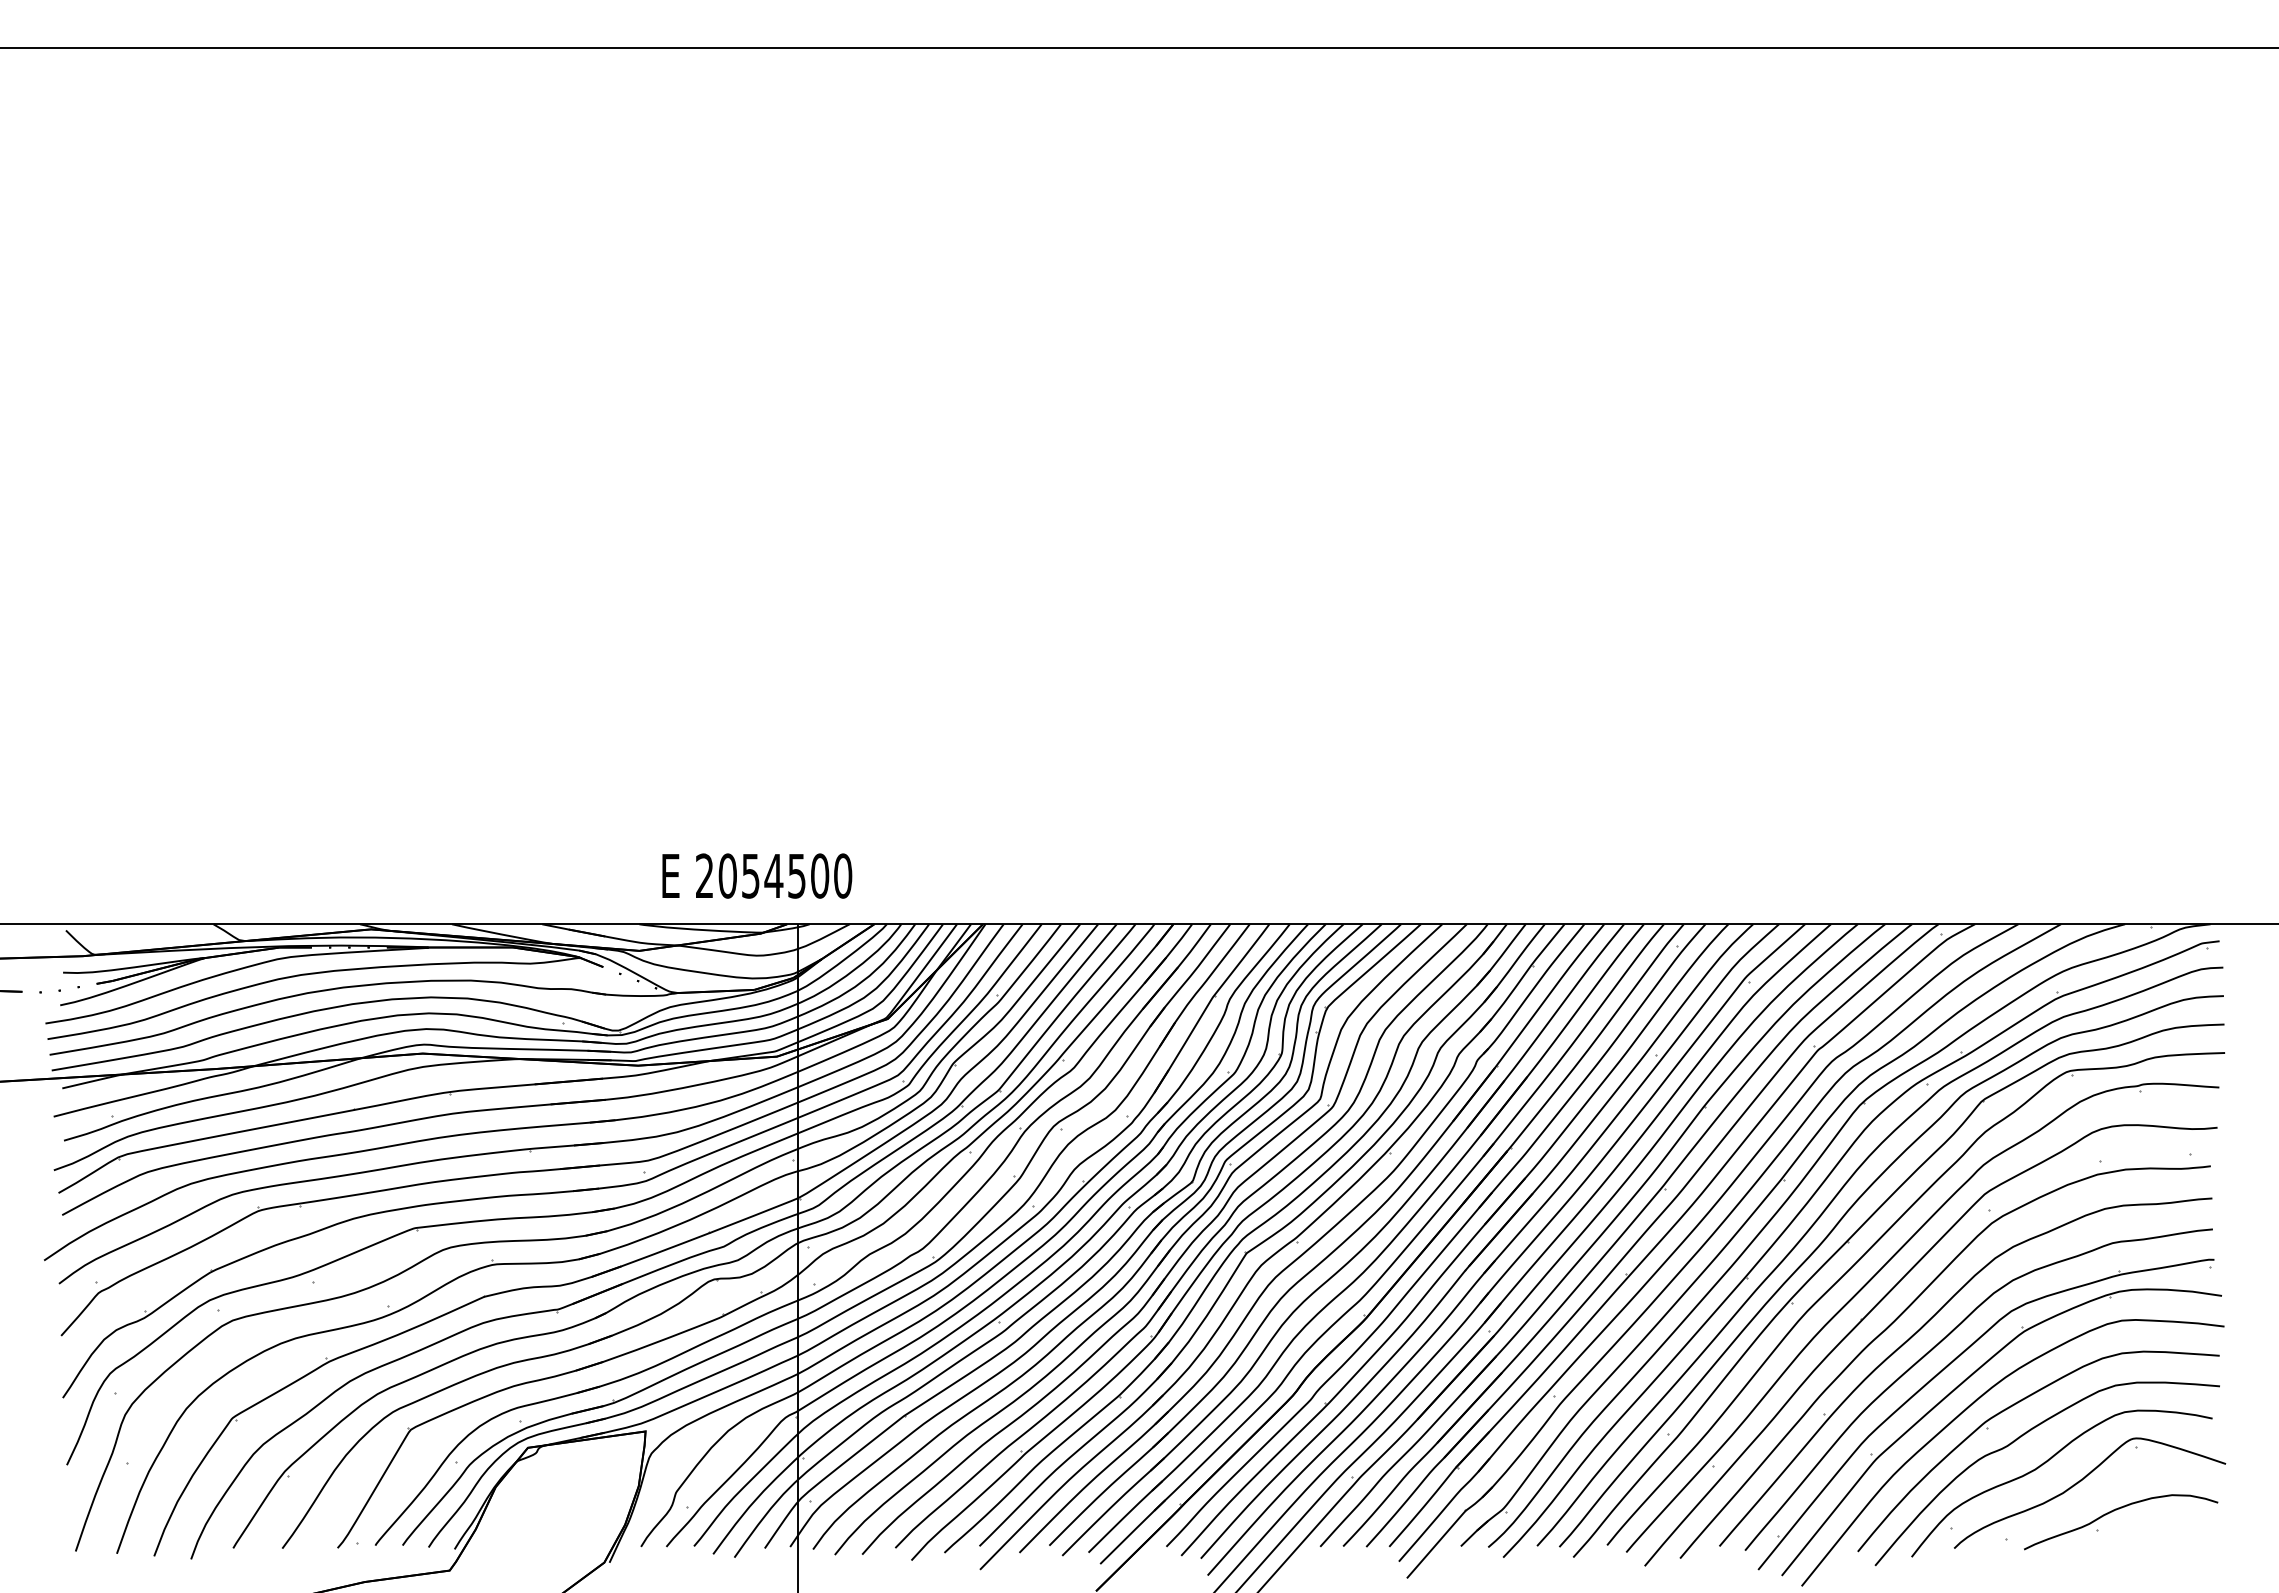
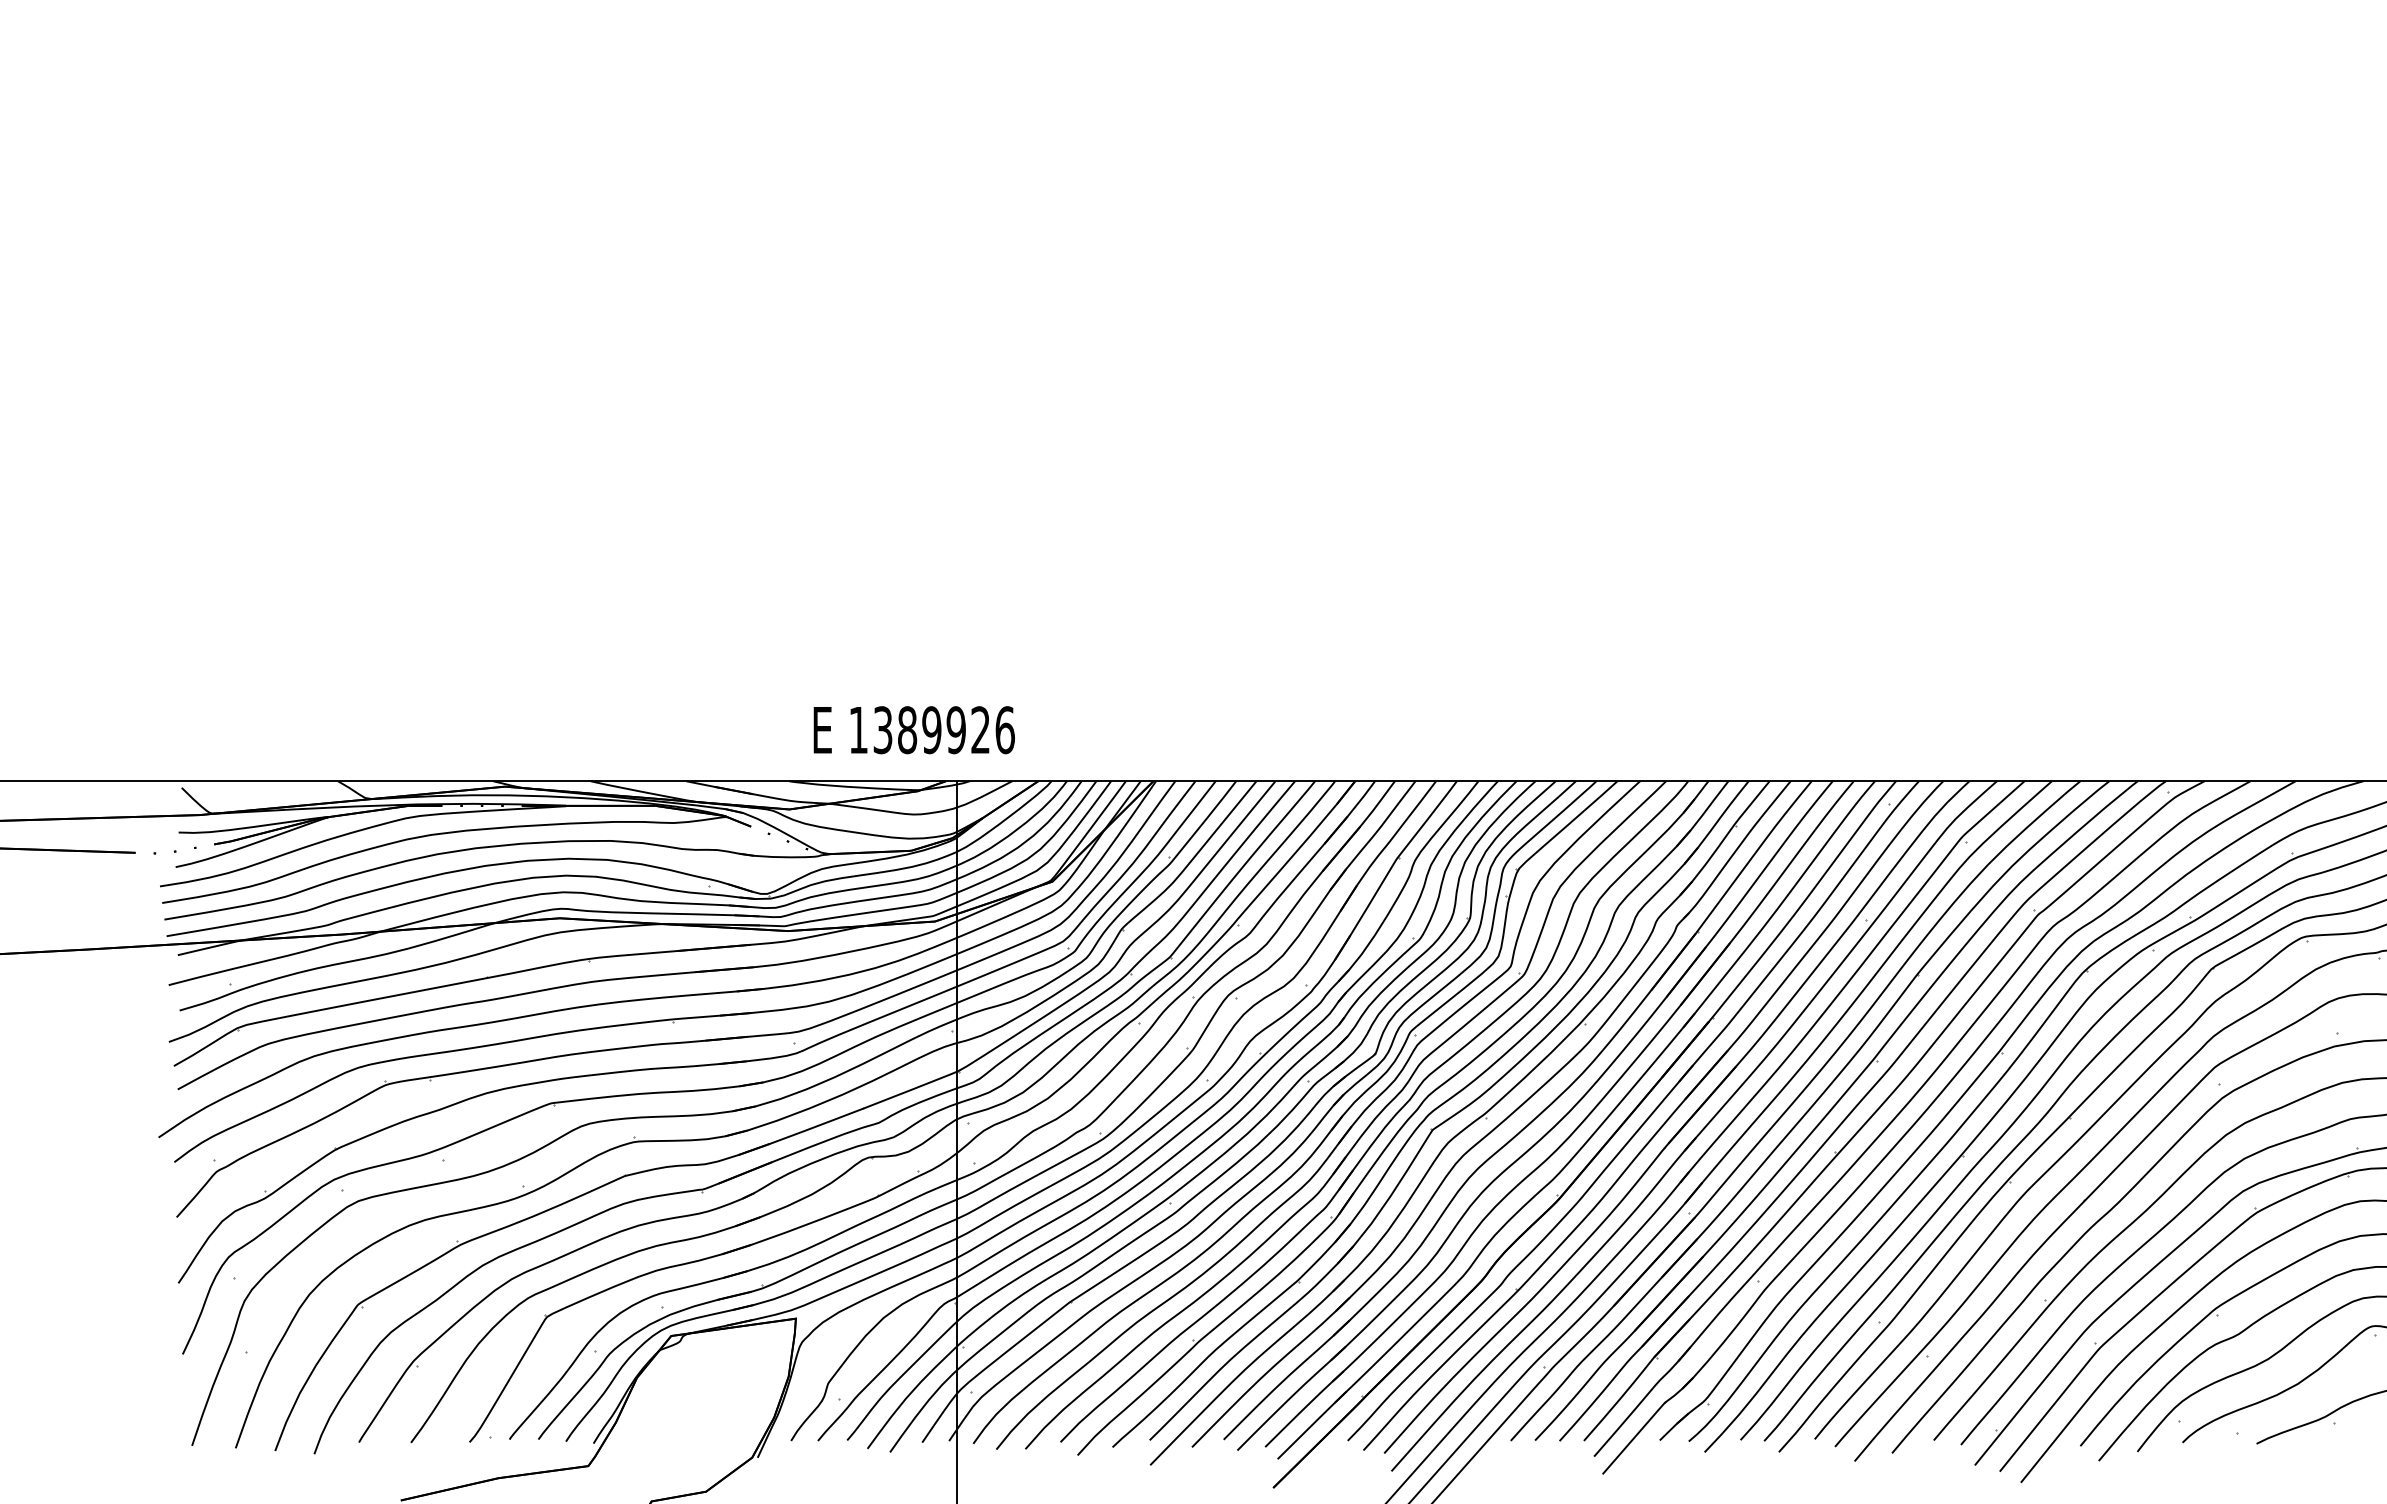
text: (774, 875) -> (932, 729), 2054500 -> 1389926

